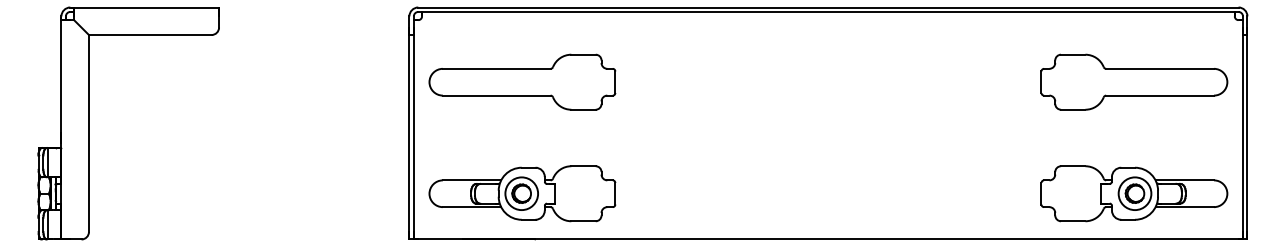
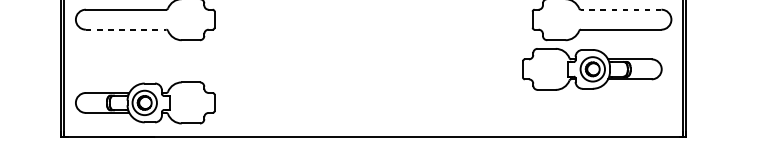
line: (1160, 68) -> (621, 9), solid -> dashed
line: (496, 95) -> (125, 29), solid -> dashed
part: (1134, 193) -> (592, 69), moved

